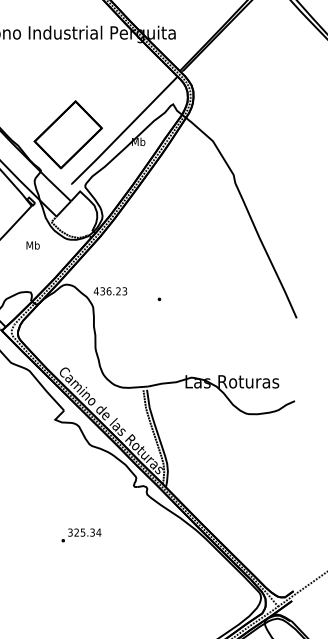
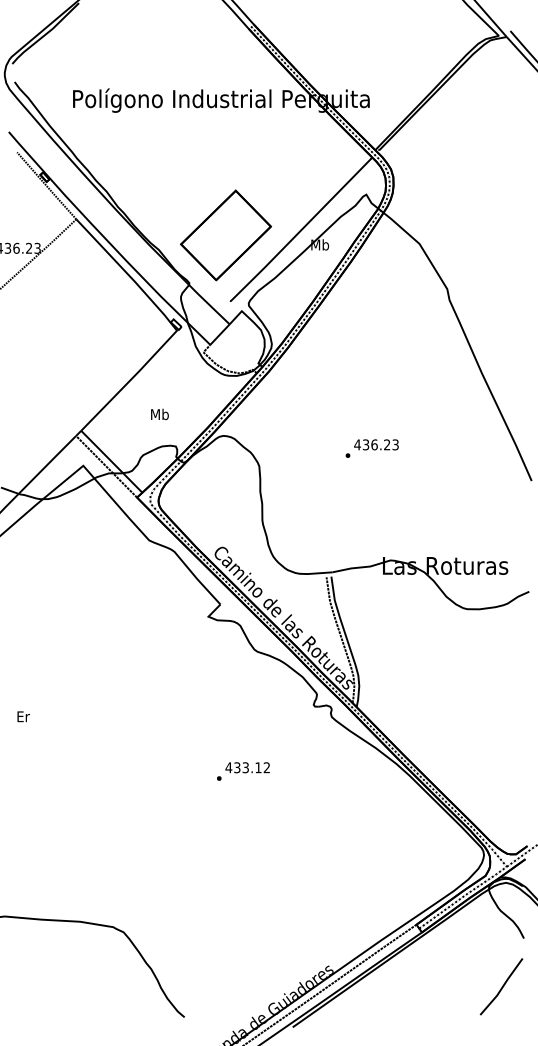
text: (32, 245) -> (159, 414), moved
text: (110, 291) -> (376, 444), moved
text: (84, 532) -> (247, 767), 325.34 -> 433.12

